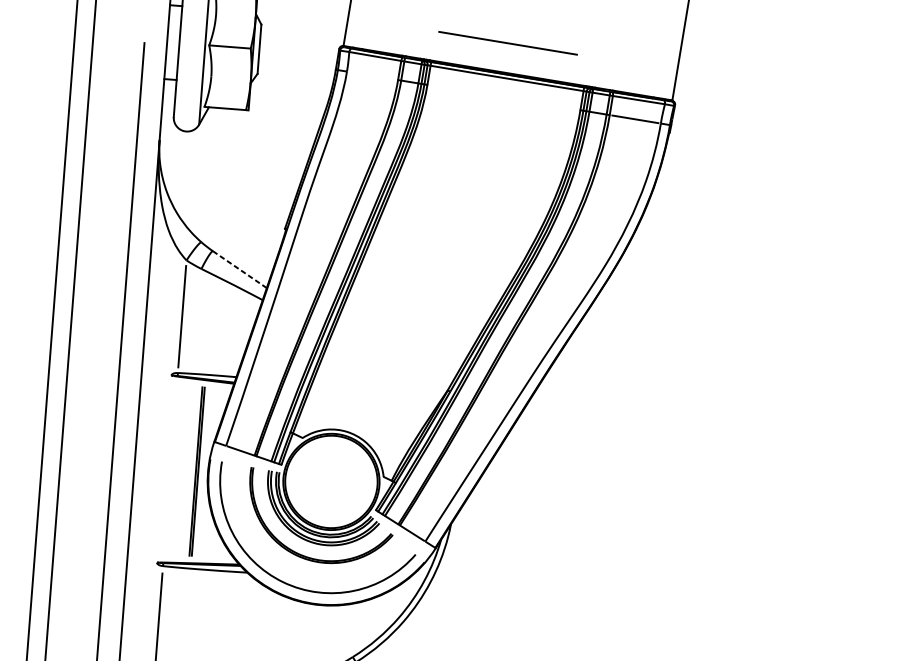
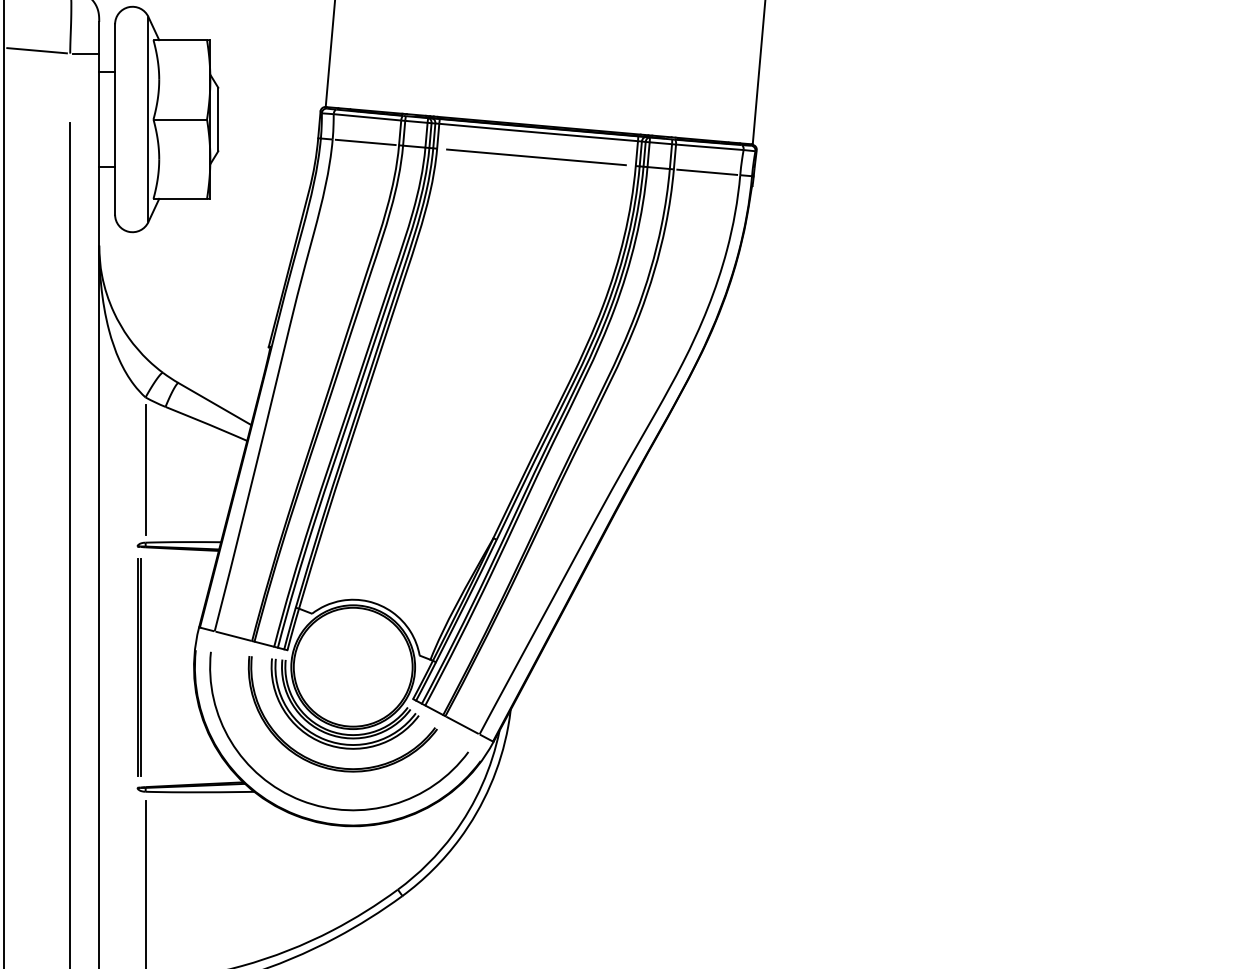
line: (508, 43) -> (536, 157), moved
line: (372, 75) -> (365, 142), added
line: (239, 269) -> (214, 404), dashed -> solid
line: (196, 471) -> (138, 667), moved

